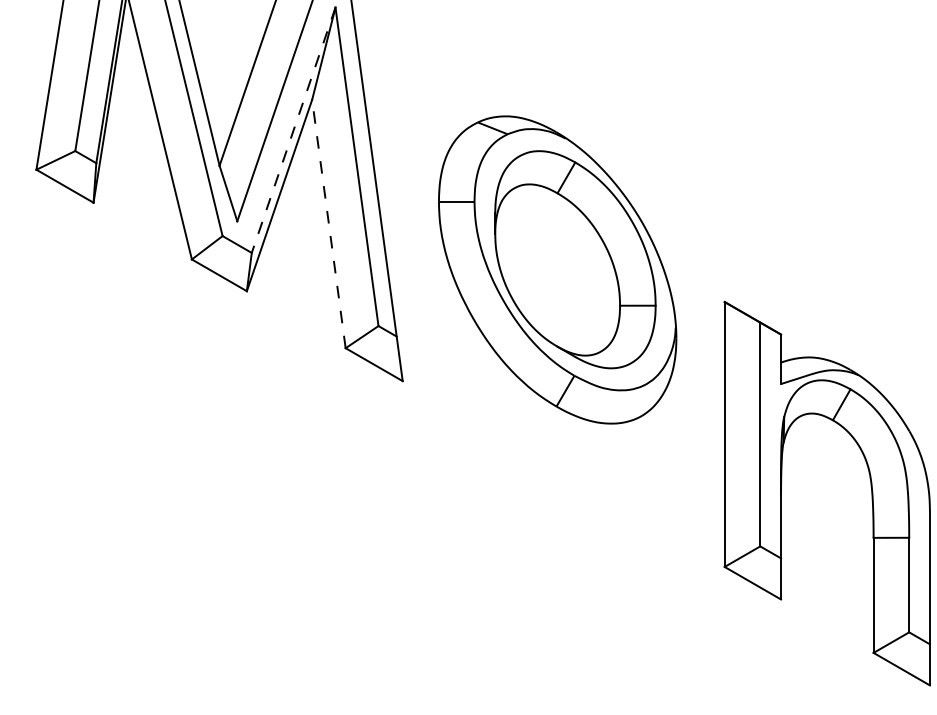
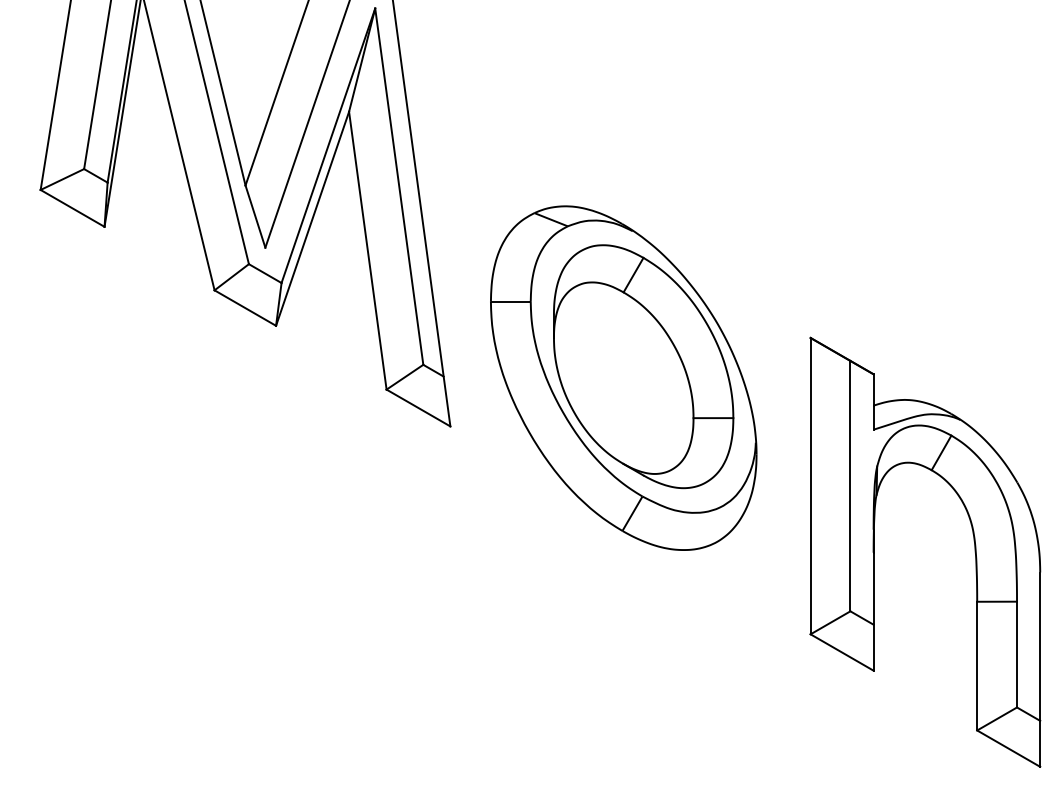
line: (293, 130) -> (328, 146), dashed -> solid
line: (328, 223) -> (367, 250), dashed -> solid
part: (557, 269) -> (623, 377), moved

